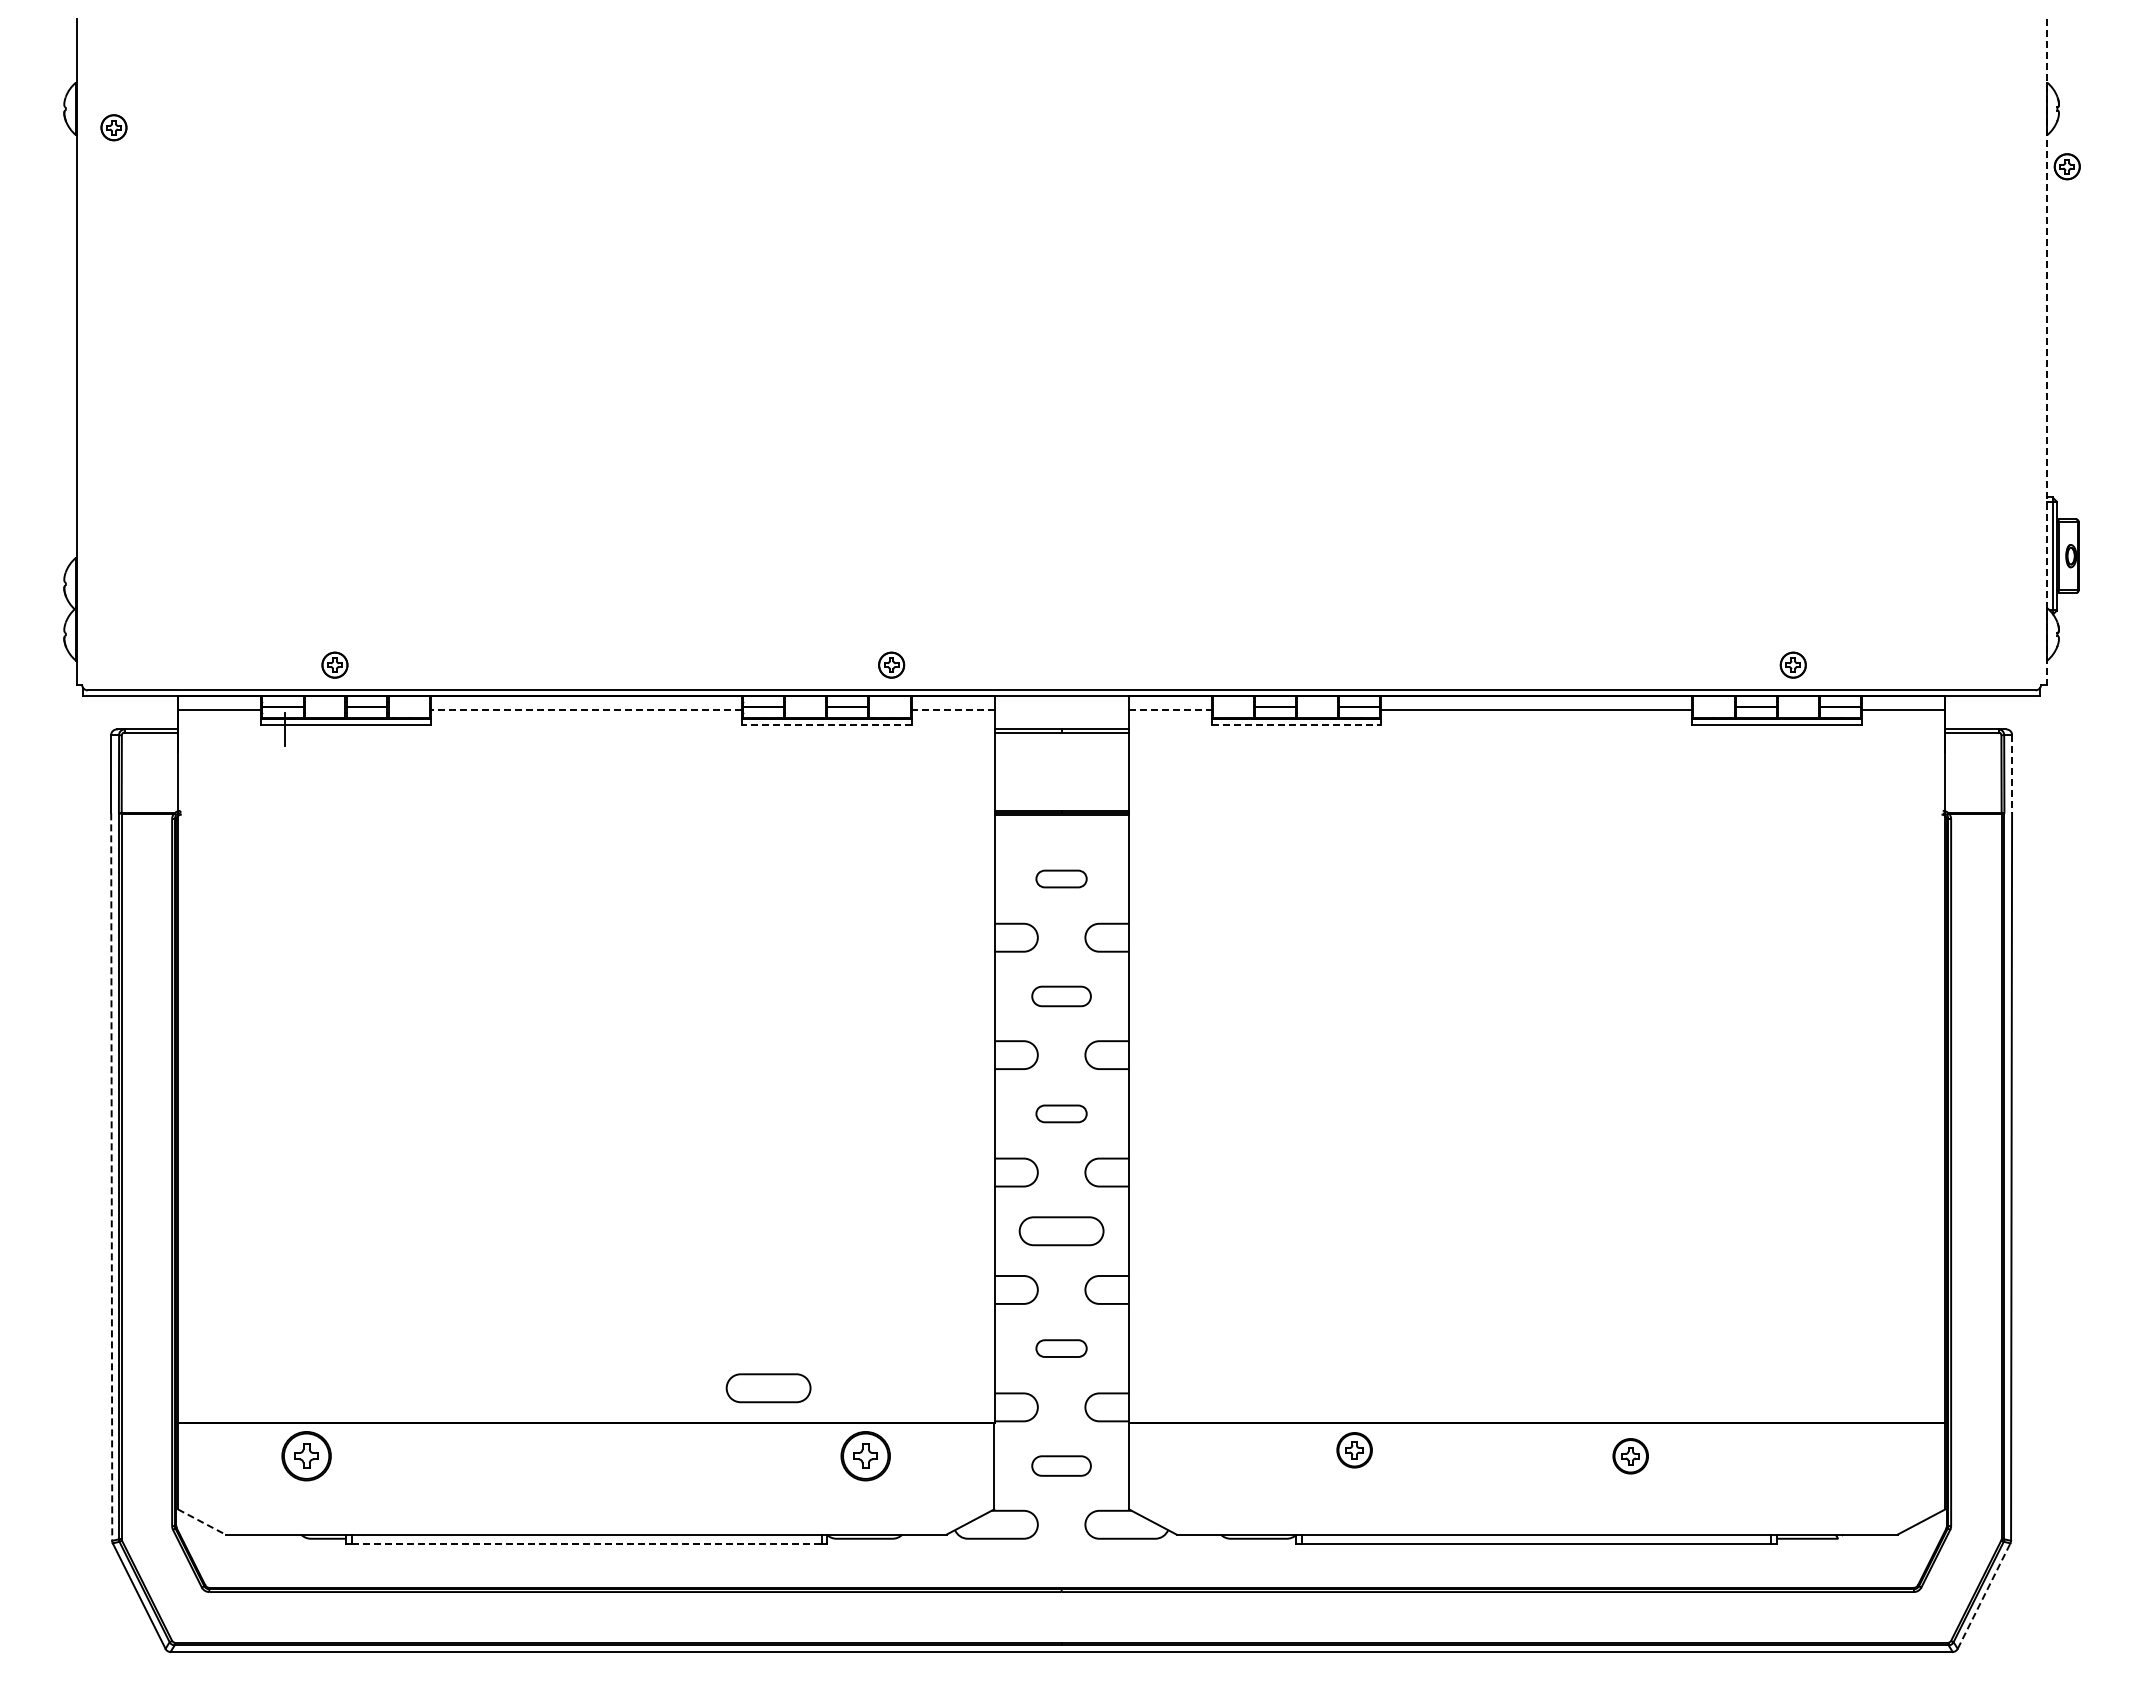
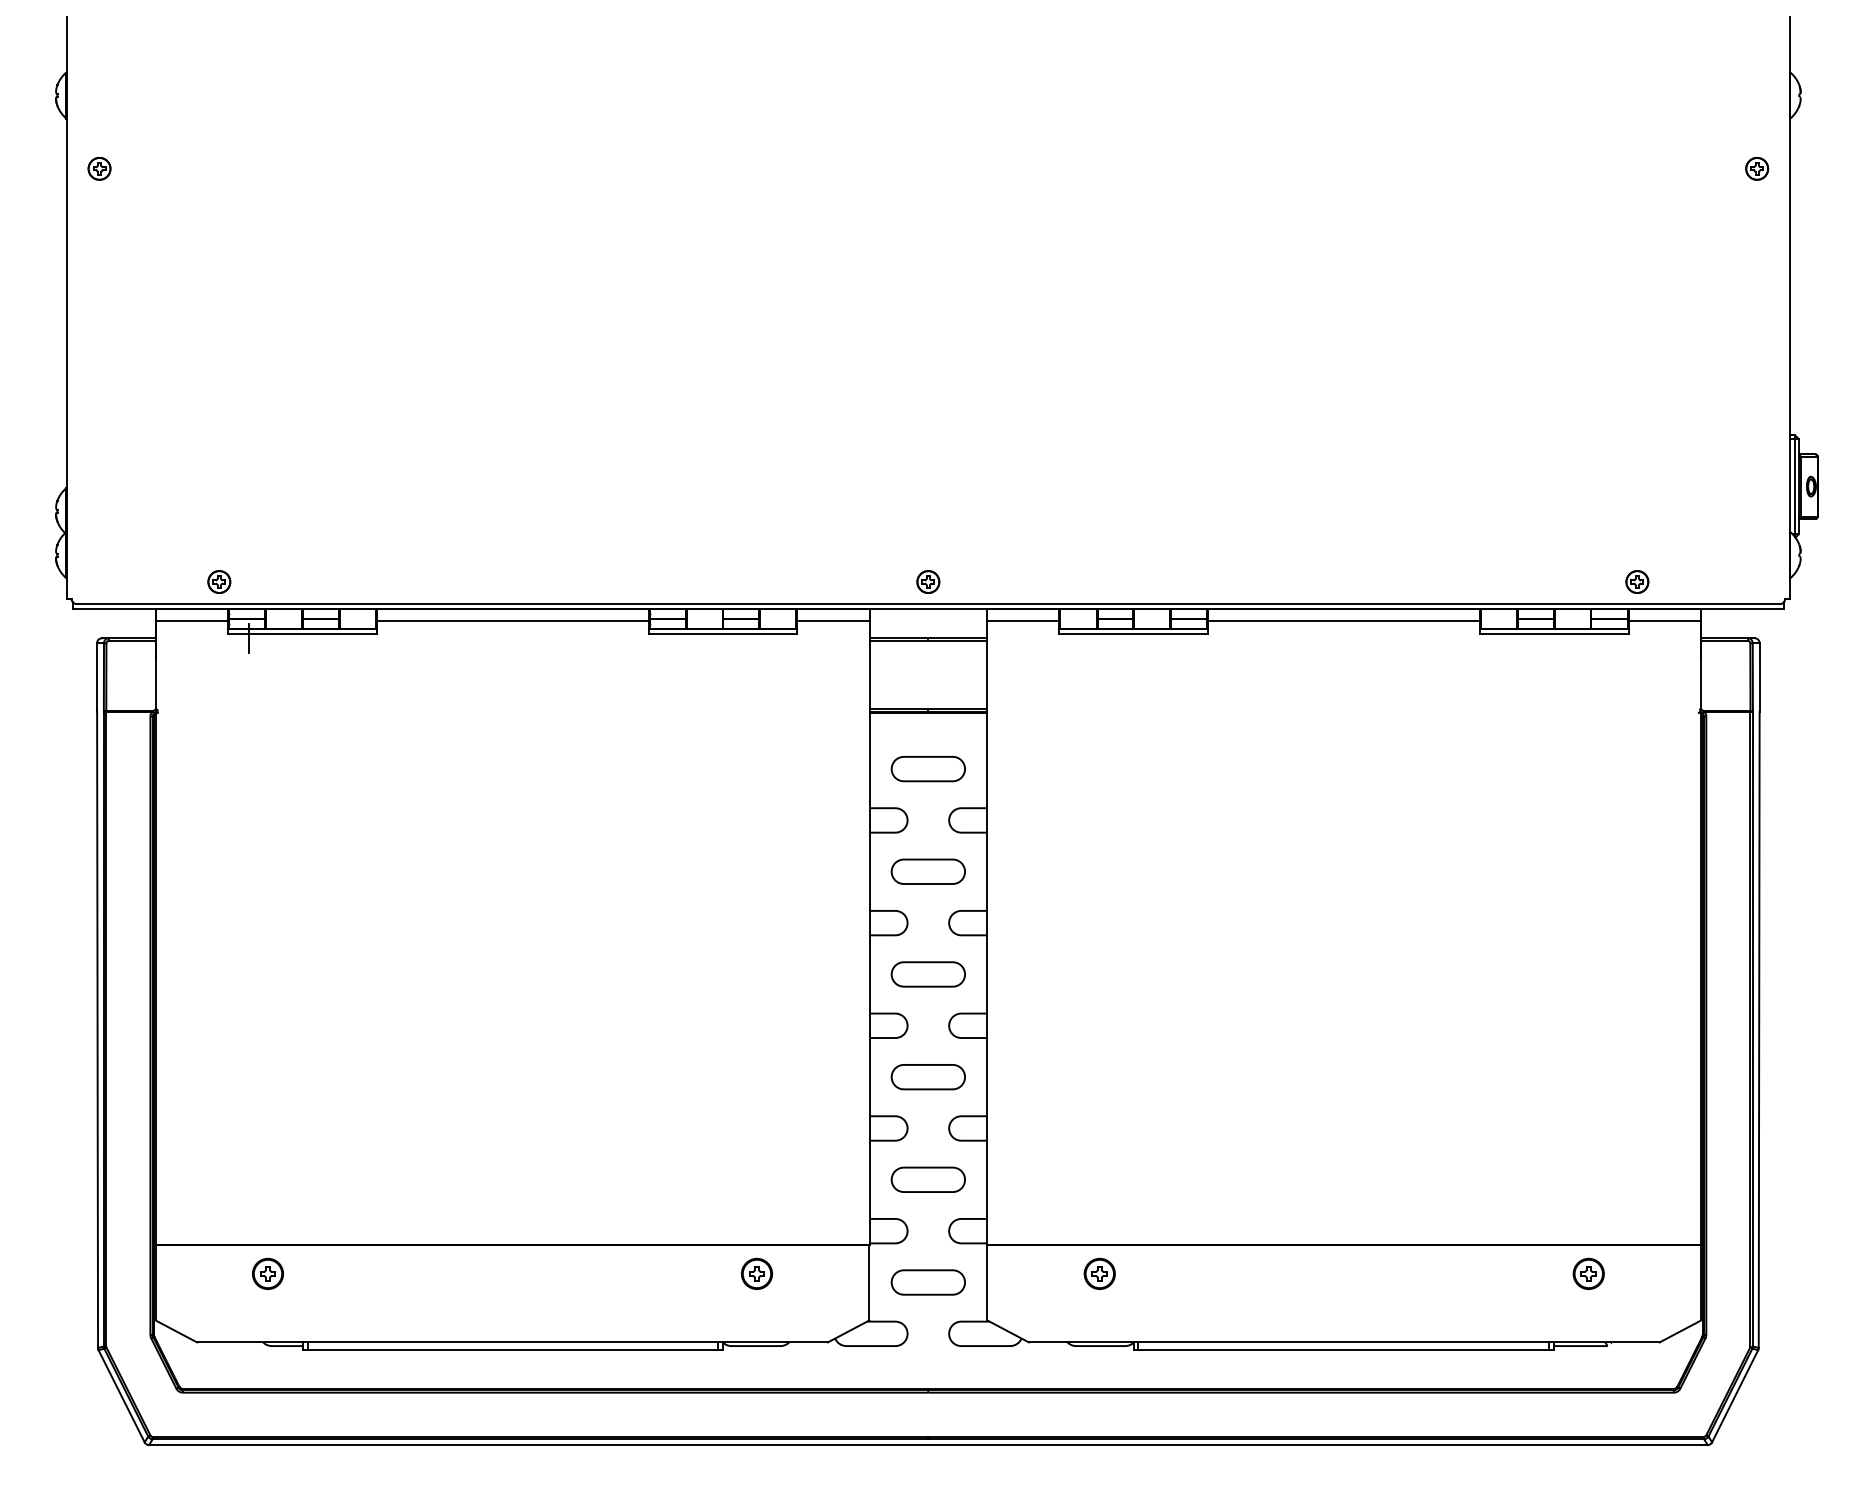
part: (113, 127) -> (99, 168), moved
part: (2066, 166) -> (1756, 168), moved
line: (2046, 352) -> (1789, 308), dashed -> solid
part: (334, 664) -> (218, 581), moved
part: (891, 664) -> (928, 581), moved
part: (1792, 664) -> (1636, 581), moved
line: (585, 709) -> (511, 620), dashed -> solid
line: (952, 709) -> (832, 620), dashed -> solid
line: (1170, 709) -> (1023, 620), dashed -> solid
line: (826, 725) -> (722, 634), dashed -> solid
line: (1296, 725) -> (1133, 634), dashed -> solid
line: (2012, 774) -> (1759, 677), dashed -> solid
part: (1061, 878) -> (928, 768), size x1.67
part: (1061, 996) -> (928, 871), size x1.43
part: (1061, 1113) -> (928, 974), size x1.67
line: (111, 1177) -> (97, 1030), dashed -> solid
part: (1061, 1348) -> (928, 1179), size x1.67
part: (768, 1388) -> (671, 1214), removed
part: (1354, 1450) -> (1099, 1274), moved
part: (306, 1456) -> (267, 1274), size x0.71
part: (865, 1456) -> (756, 1274), size x0.71
part: (1630, 1456) -> (1588, 1274), moved
part: (1061, 1465) -> (928, 1282), size x1.43
line: (201, 1521) -> (176, 1330), dashed -> solid
line: (586, 1543) -> (512, 1350), dashed -> solid
line: (1984, 1596) -> (1735, 1396), dashed -> solid

